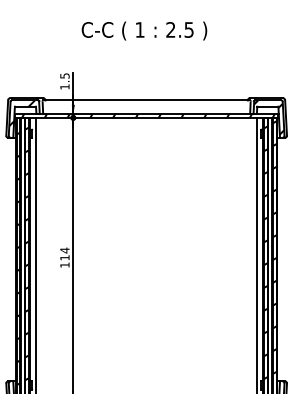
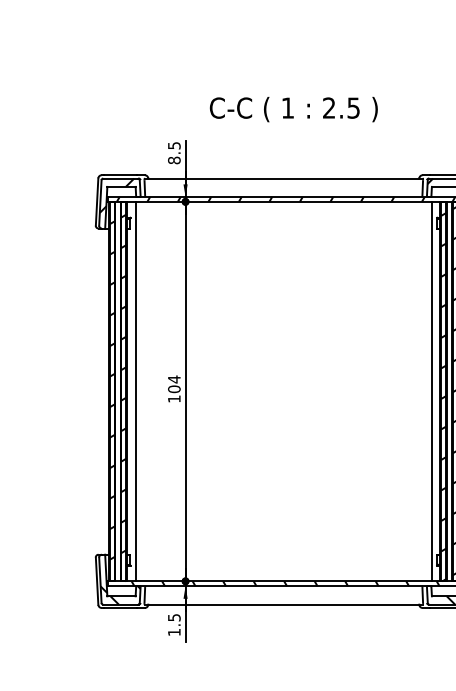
text: (144, 30) -> (293, 109), moved
text: (65, 86) -> (174, 160), 1.5 -> 8.5
text: (65, 258) -> (174, 389), 114 -> 104

